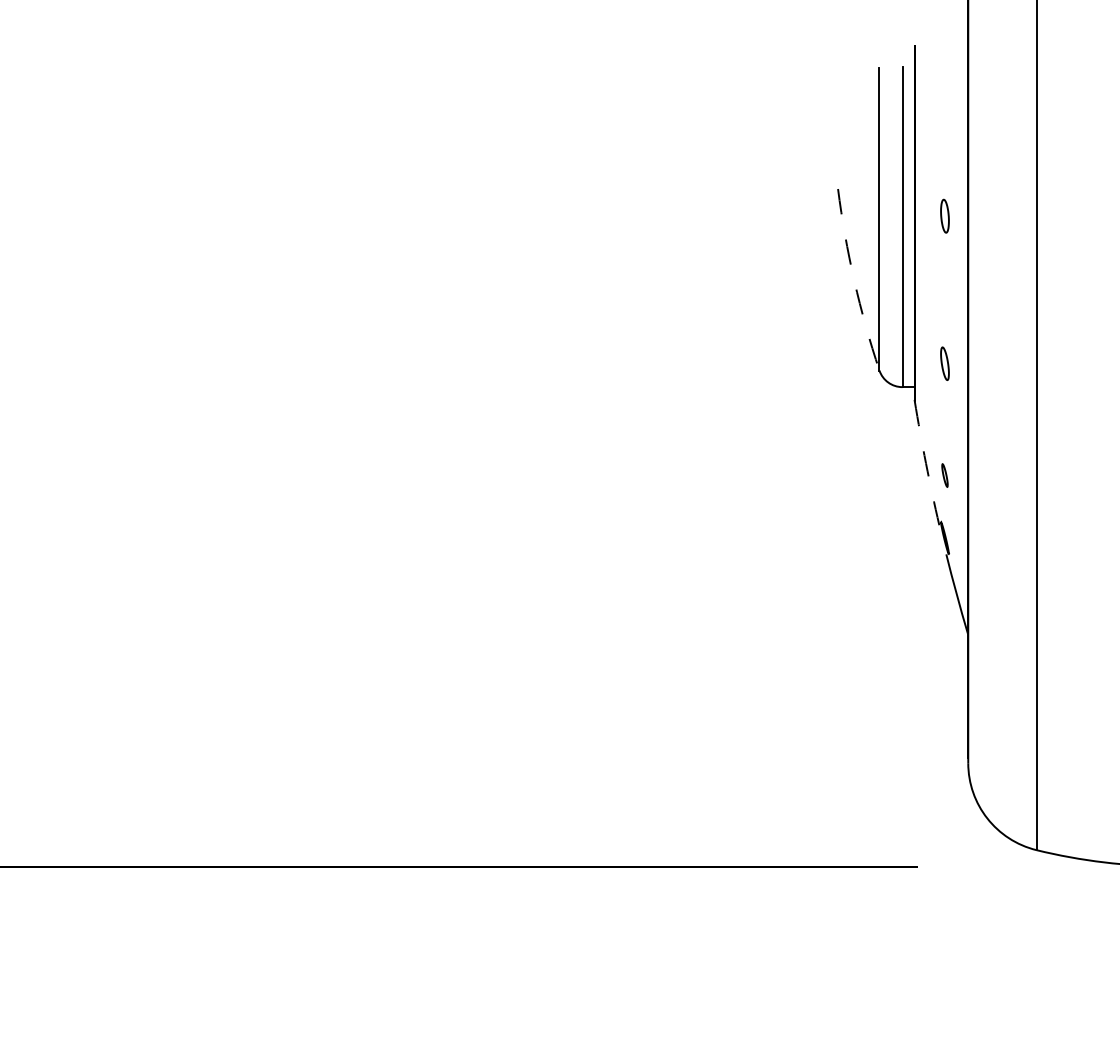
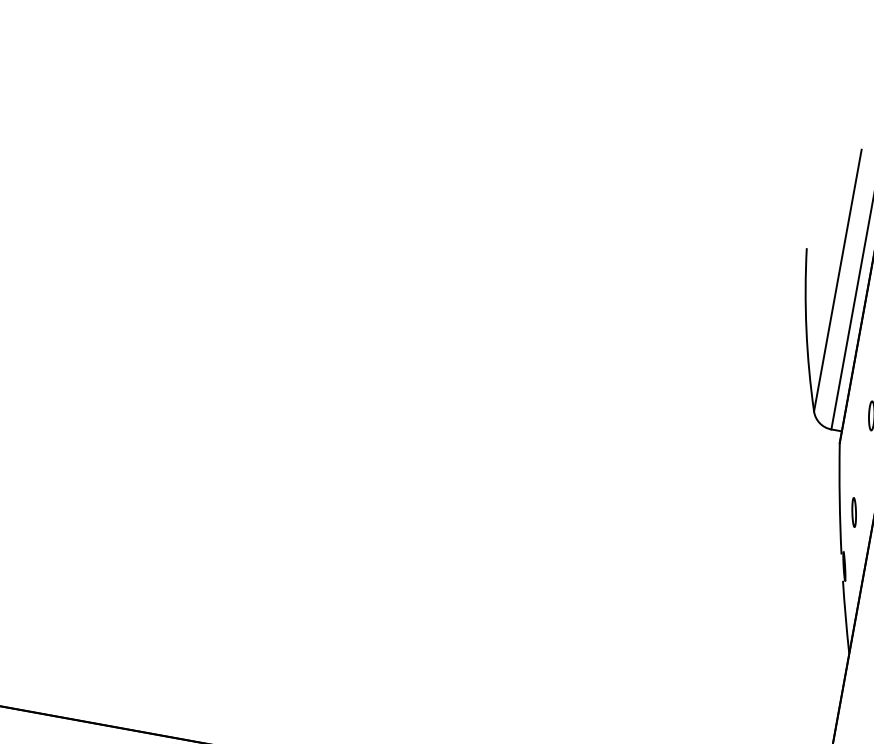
arc: (854, 280) -> (806, 329), dashed -> solid
arc: (925, 463) -> (839, 499), dashed -> solid
part: (944, 475) -> (853, 512), size x1.43

